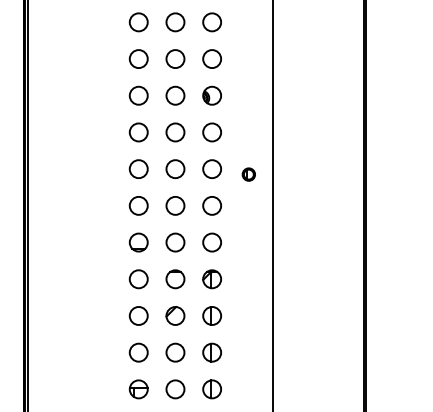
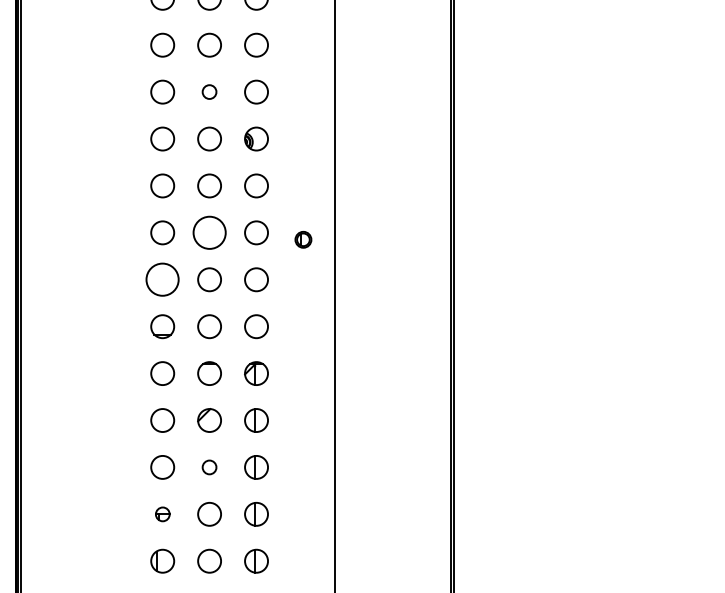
circle: (175, 58) -> (209, 91), size x0.6
circle: (175, 168) -> (209, 232), size x1.4
circle: (138, 205) -> (162, 279), size x1.4
circle: (175, 352) -> (209, 467), size x0.6
part: (138, 389) -> (162, 514), size x0.6

